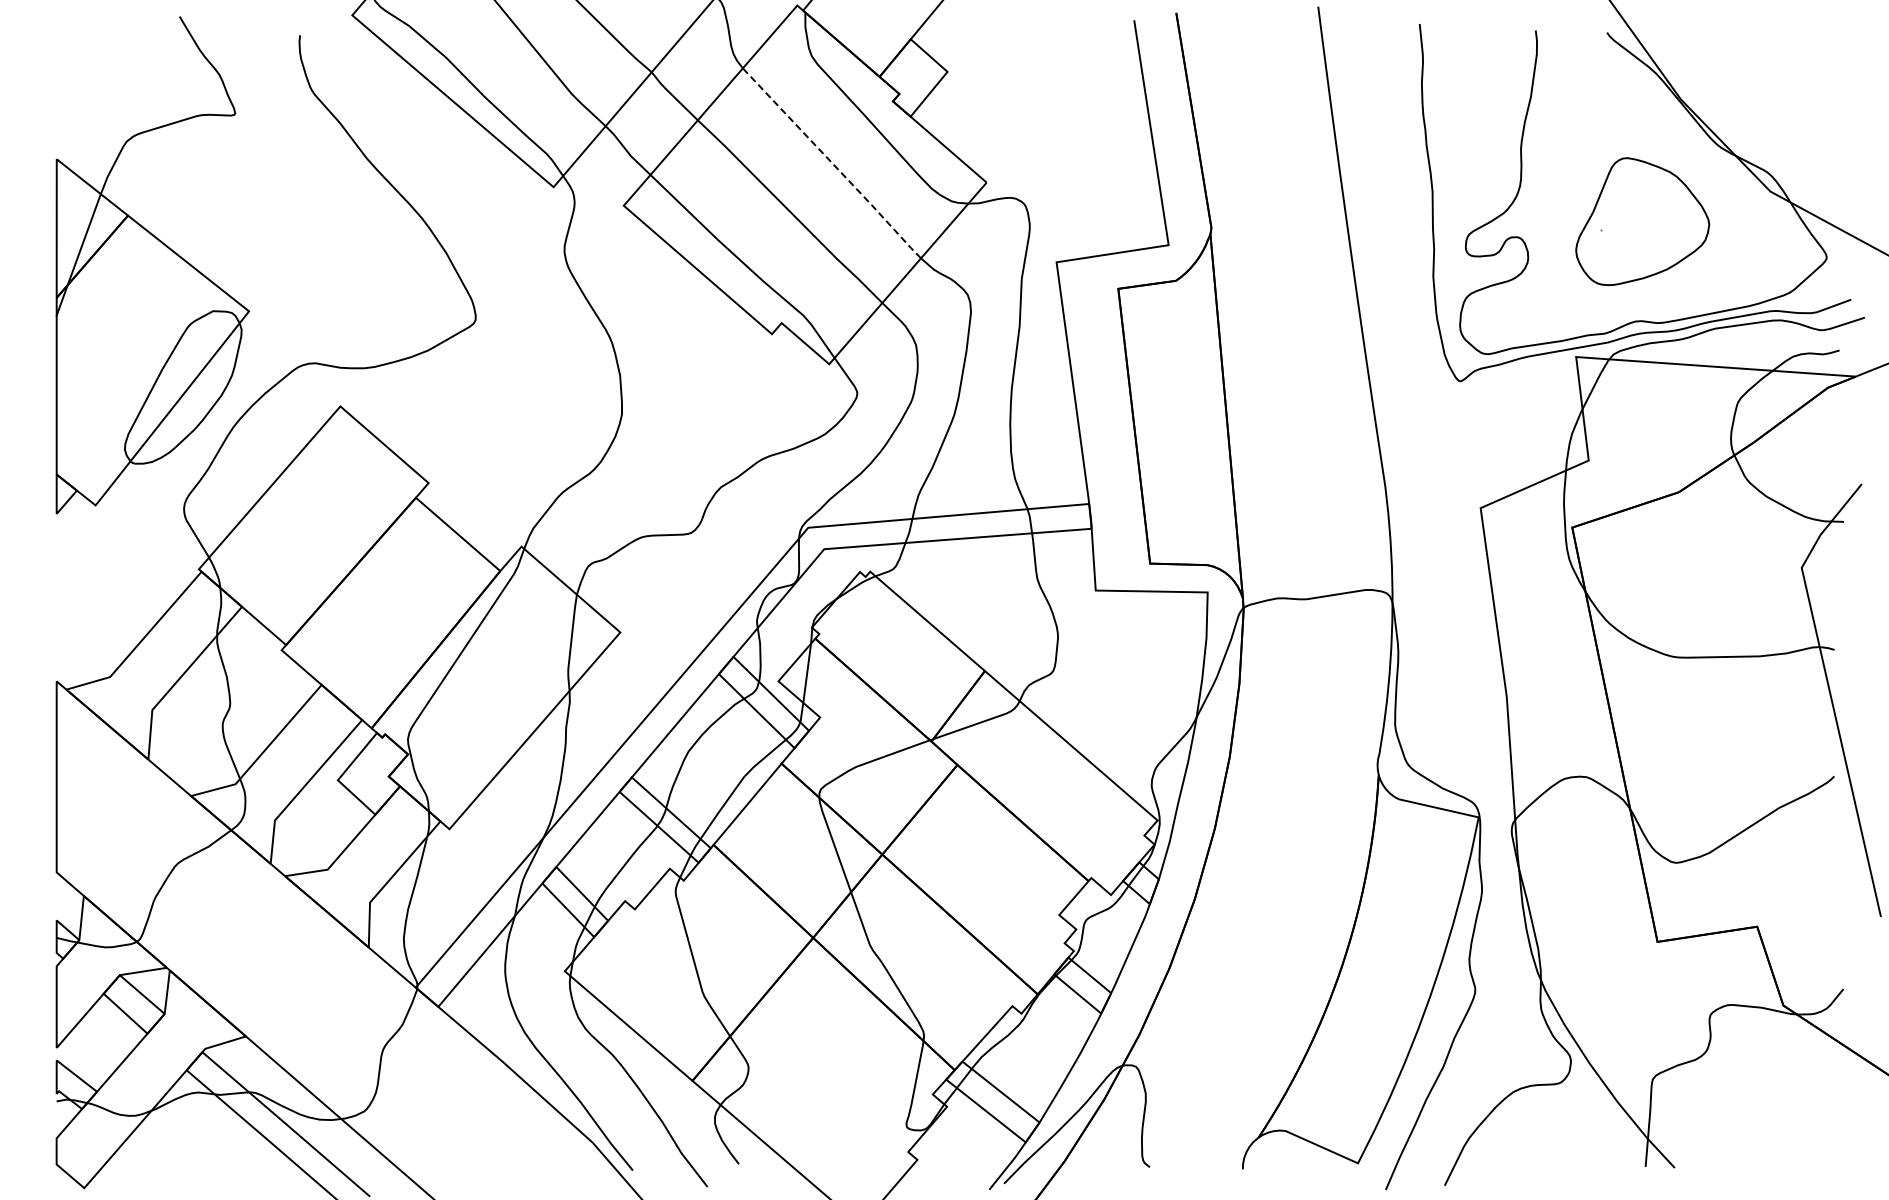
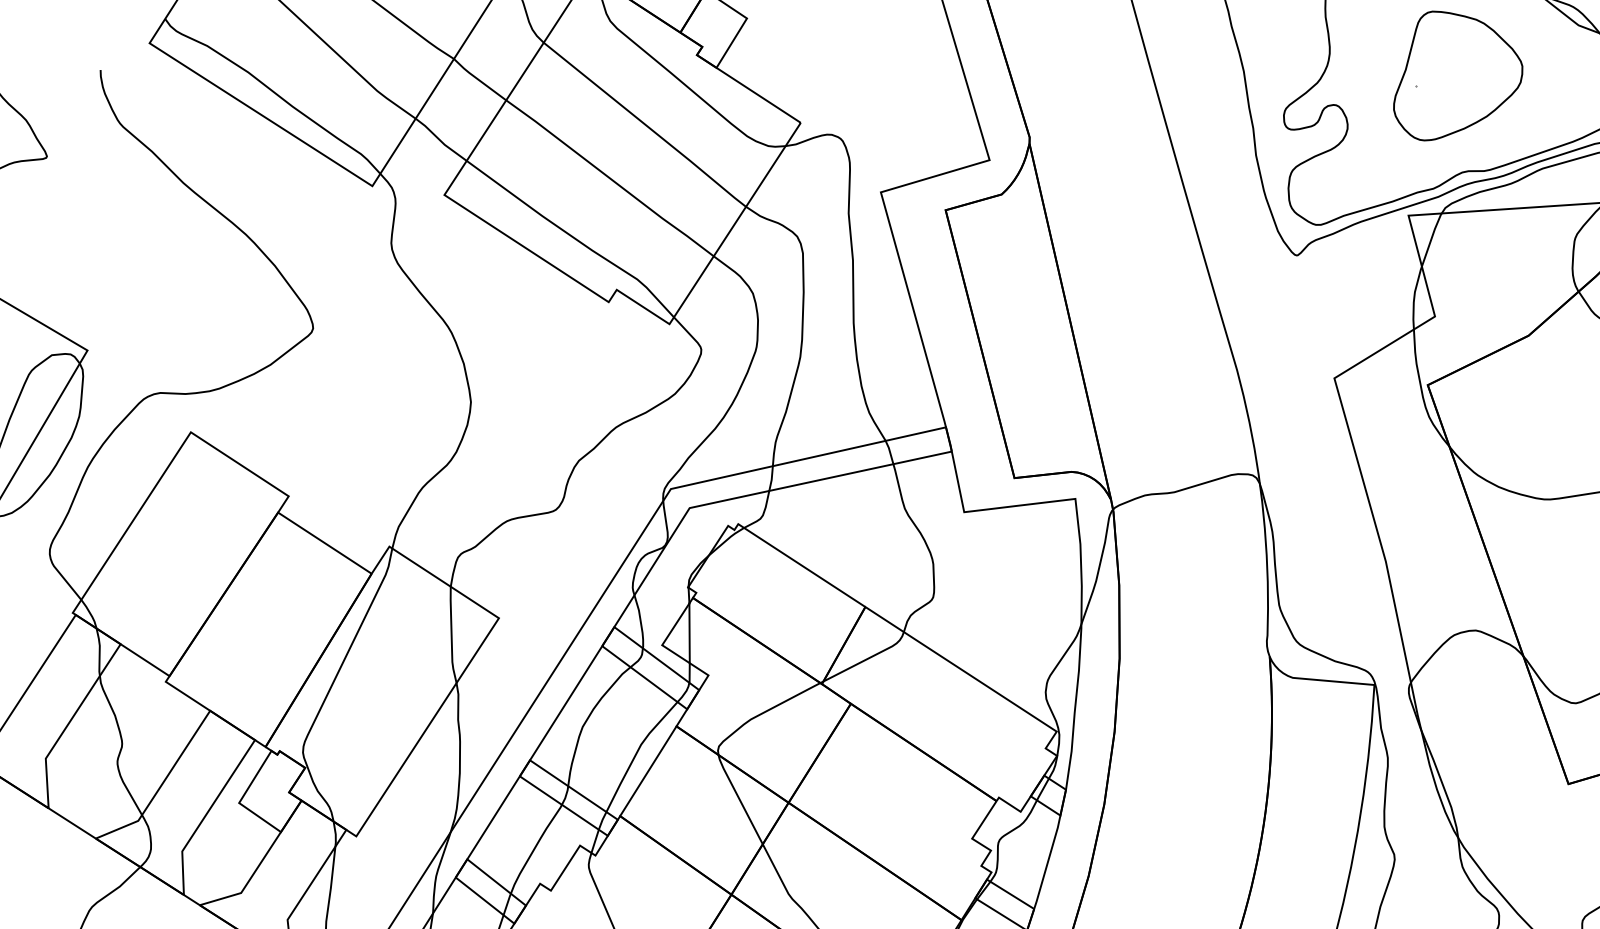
line: (832, 163) -> (645, 124), dashed -> solid

